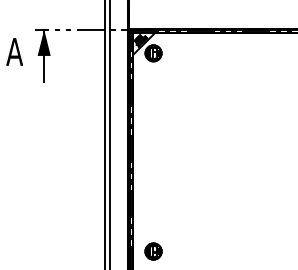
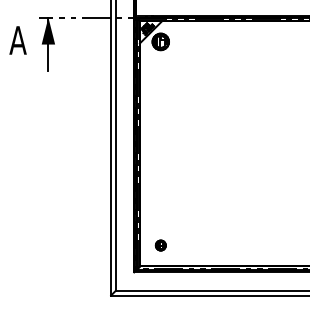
part: (153, 251) -> (160, 245), size x0.6

